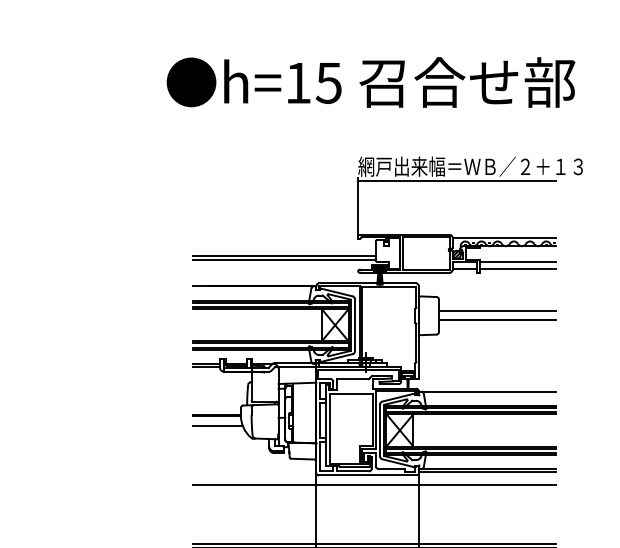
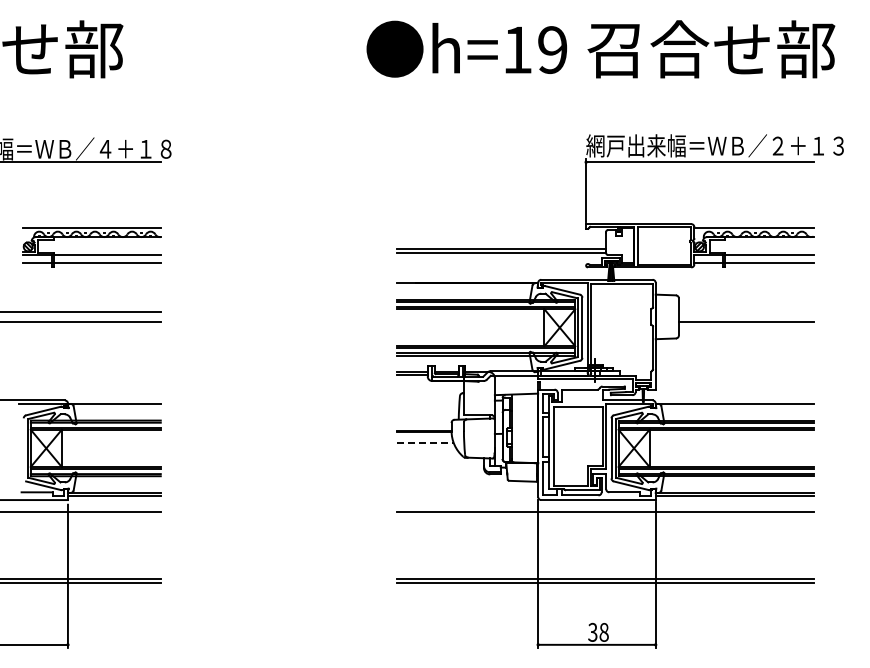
text: (328, 82) -> (552, 49), h=15 -> h=19
line: (497, 311) -> (745, 311), removed
line: (218, 425) -> (425, 442), solid -> dashed

